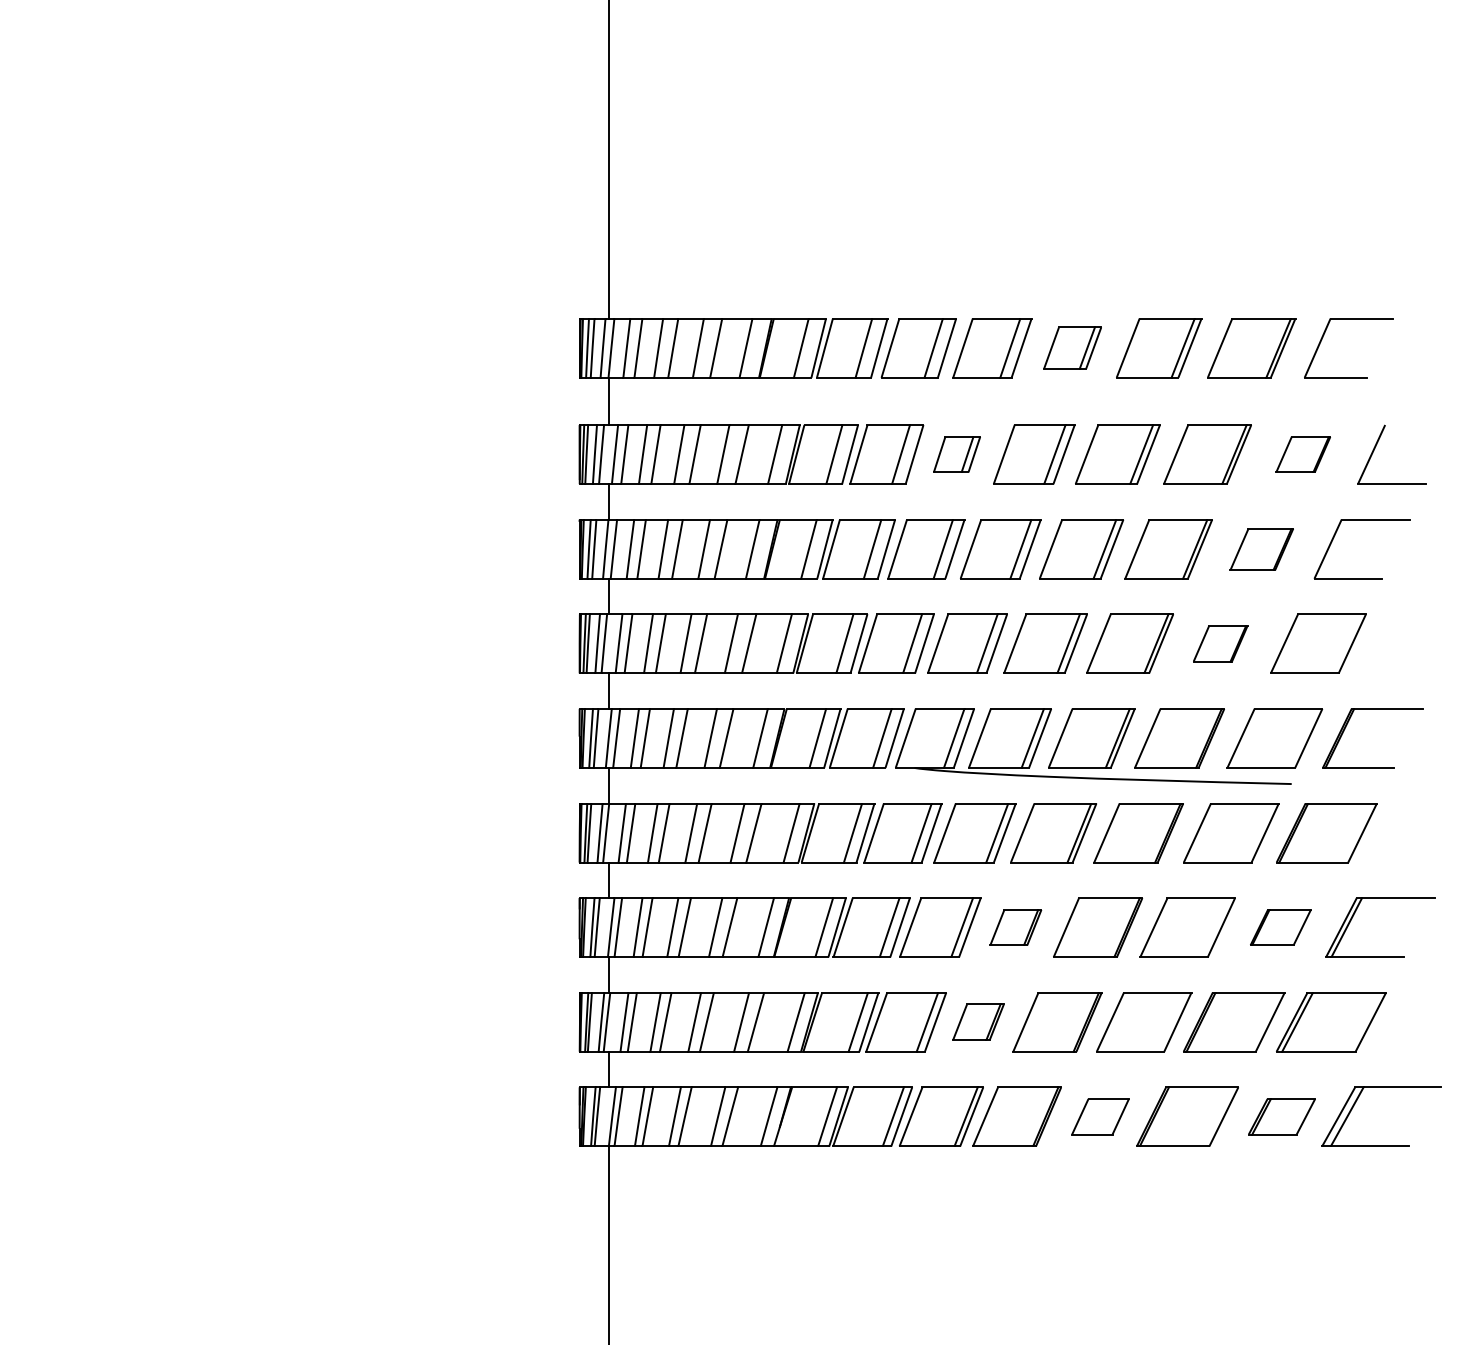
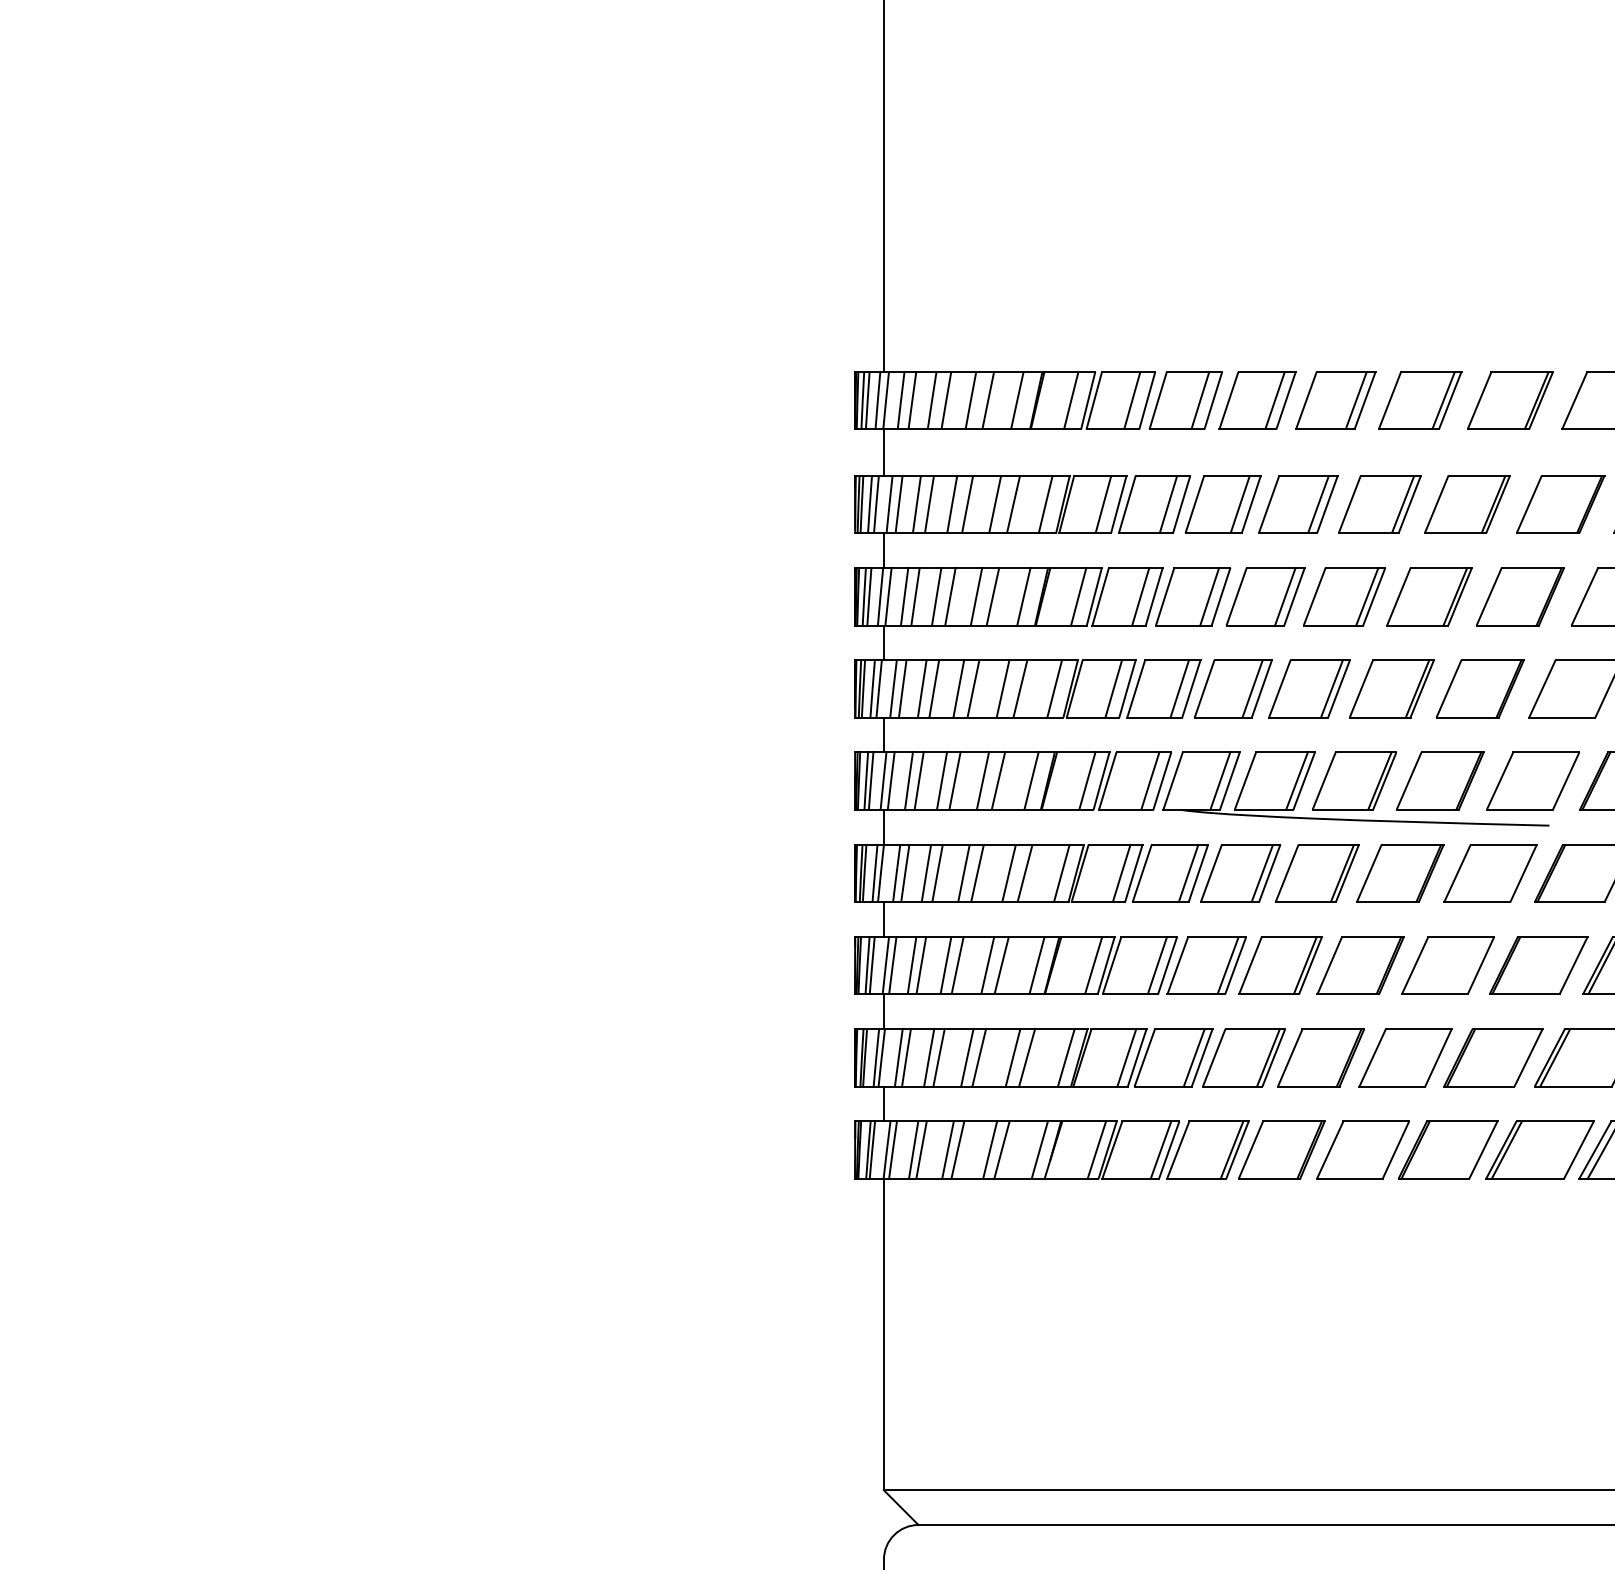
part: (1072, 348) -> (1335, 400), size x1.43
part: (956, 454) -> (1222, 504), size x1.67
part: (1303, 454) -> (1560, 504), size x1.67
part: (1262, 549) -> (1520, 596), size x1.43
part: (1219, 643) -> (1479, 688), size x1.67
part: (1015, 927) -> (1280, 965), size x1.67
part: (1280, 927) -> (1538, 965), size x1.67
part: (977, 1021) -> (1243, 1057), size x1.67
part: (1099, 1116) -> (1362, 1149), size x1.67
part: (1281, 1116) -> (1539, 1149), size x1.67

